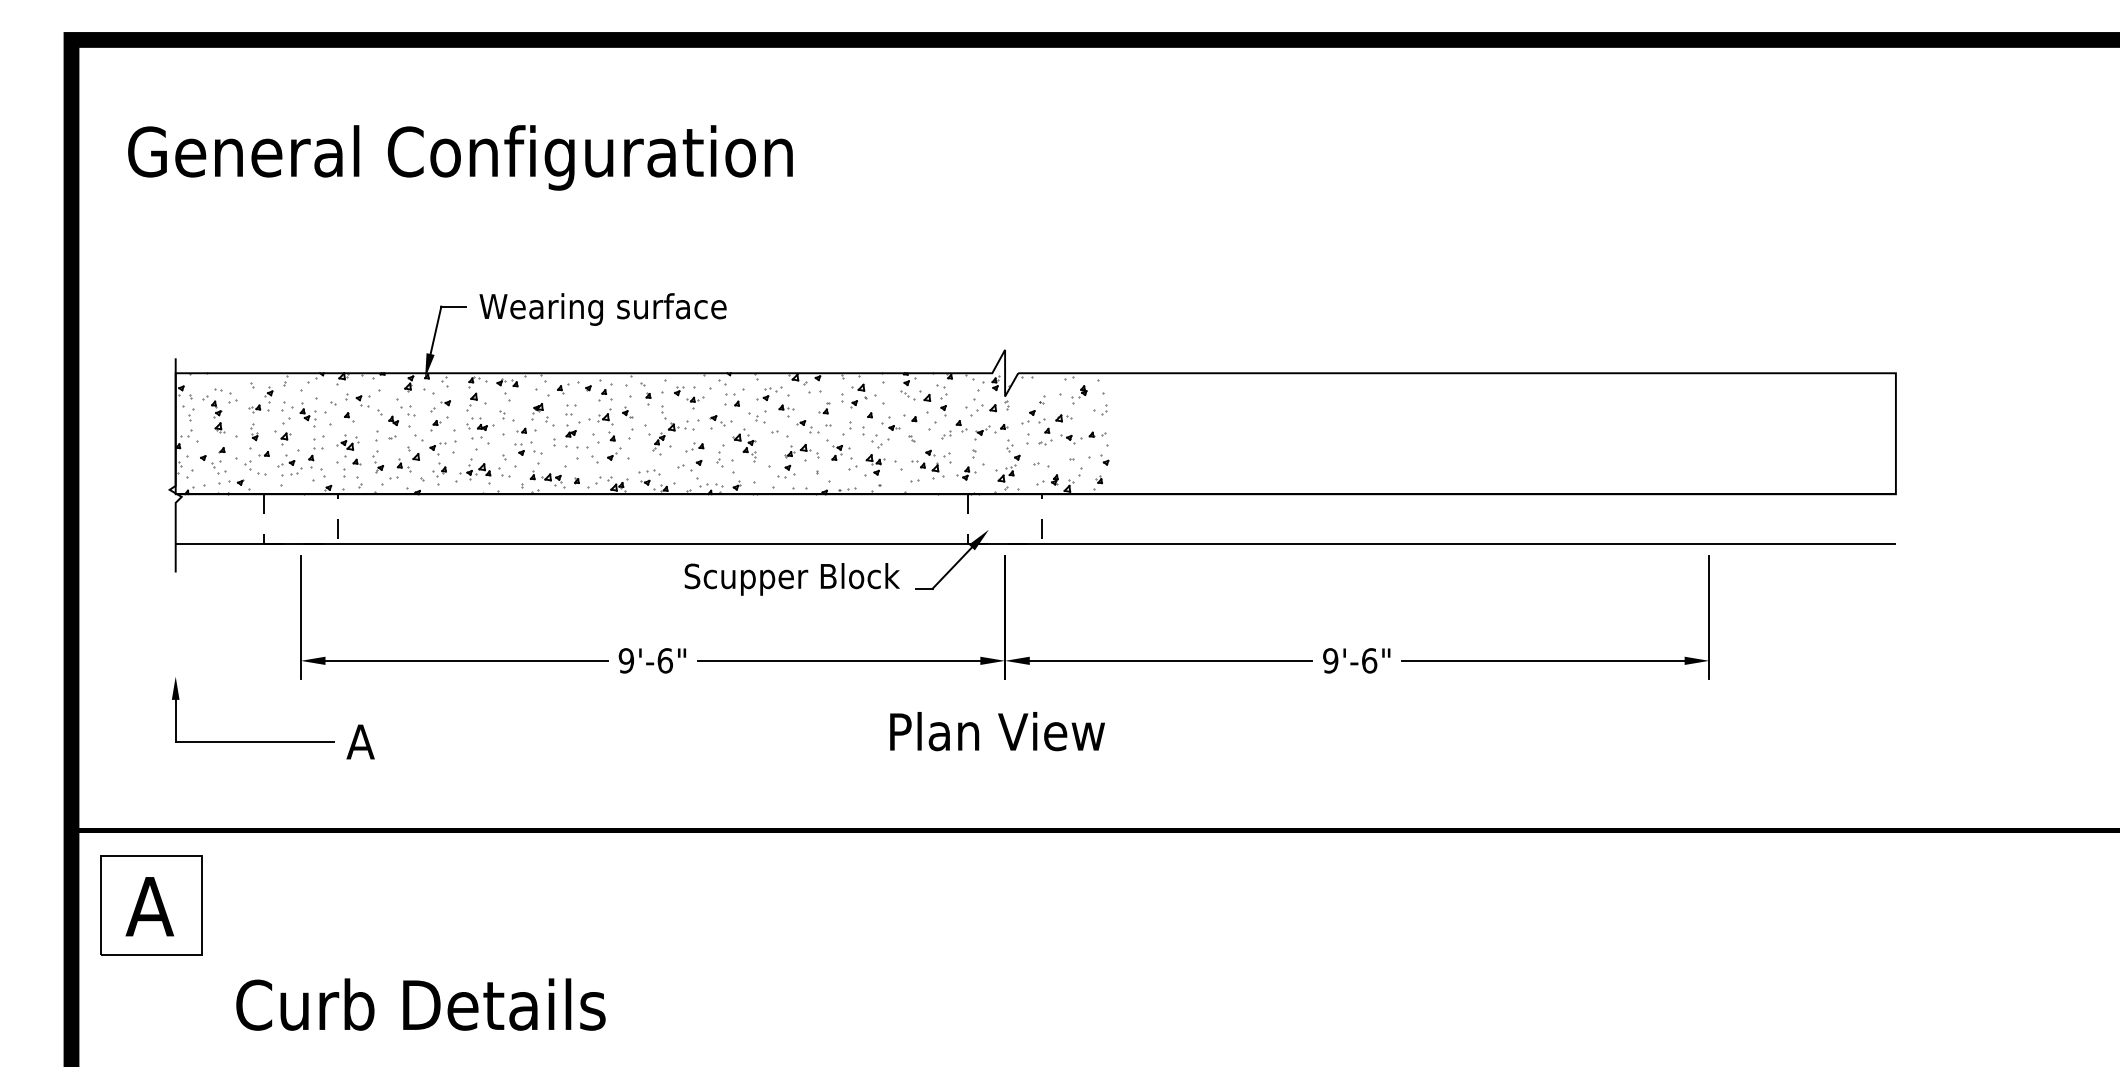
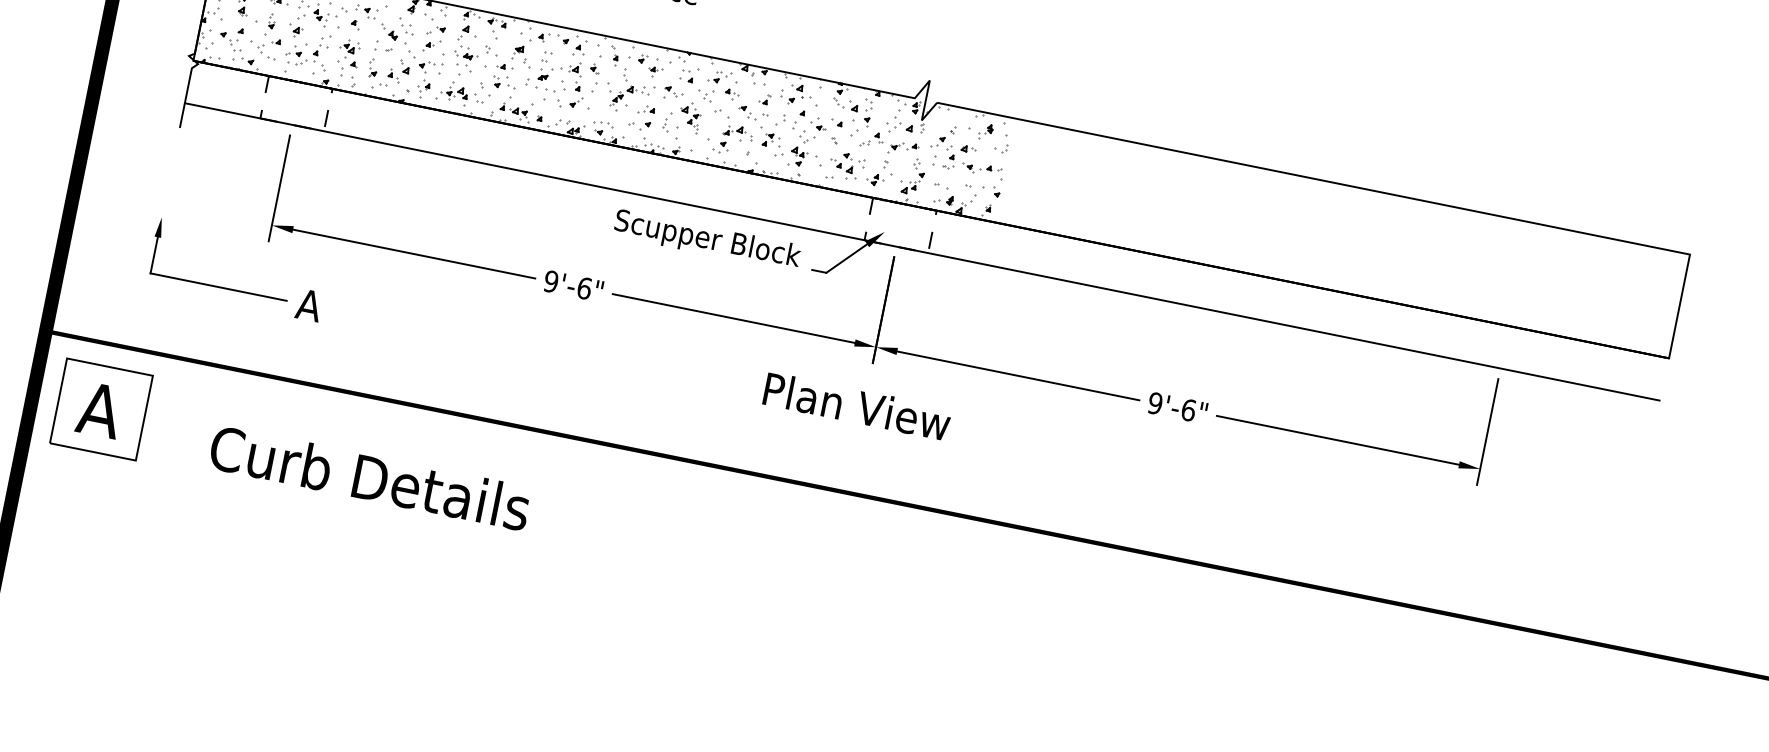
text: (420, 1004) -> (369, 477), moved

